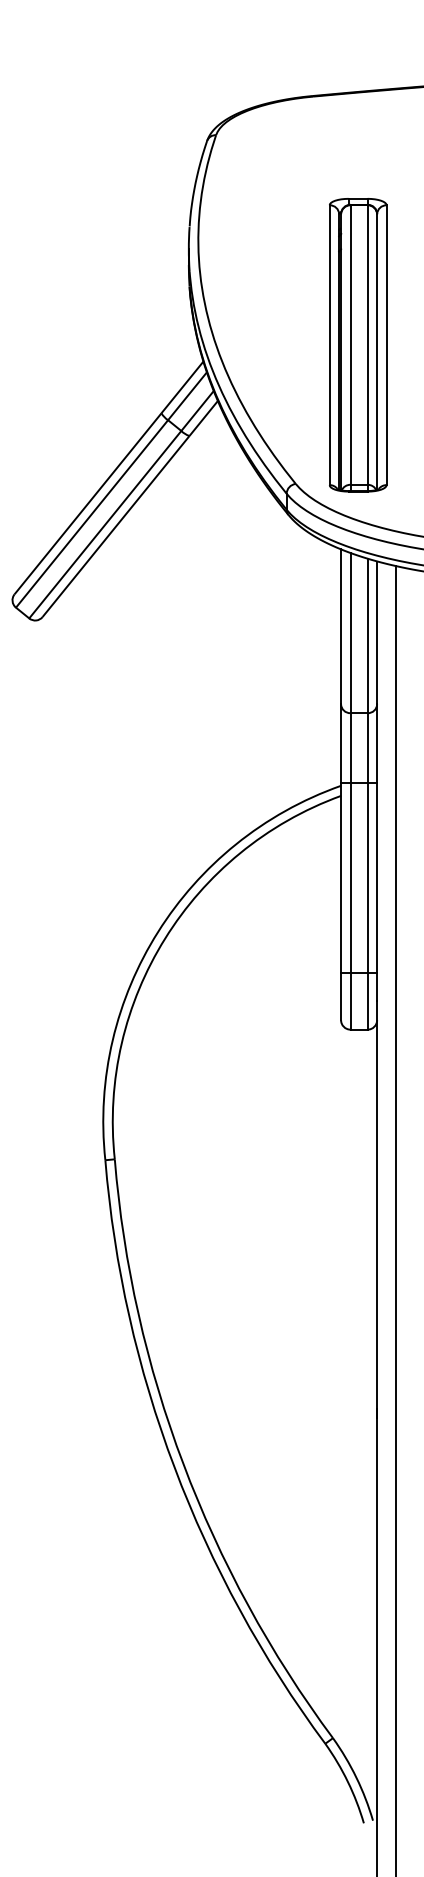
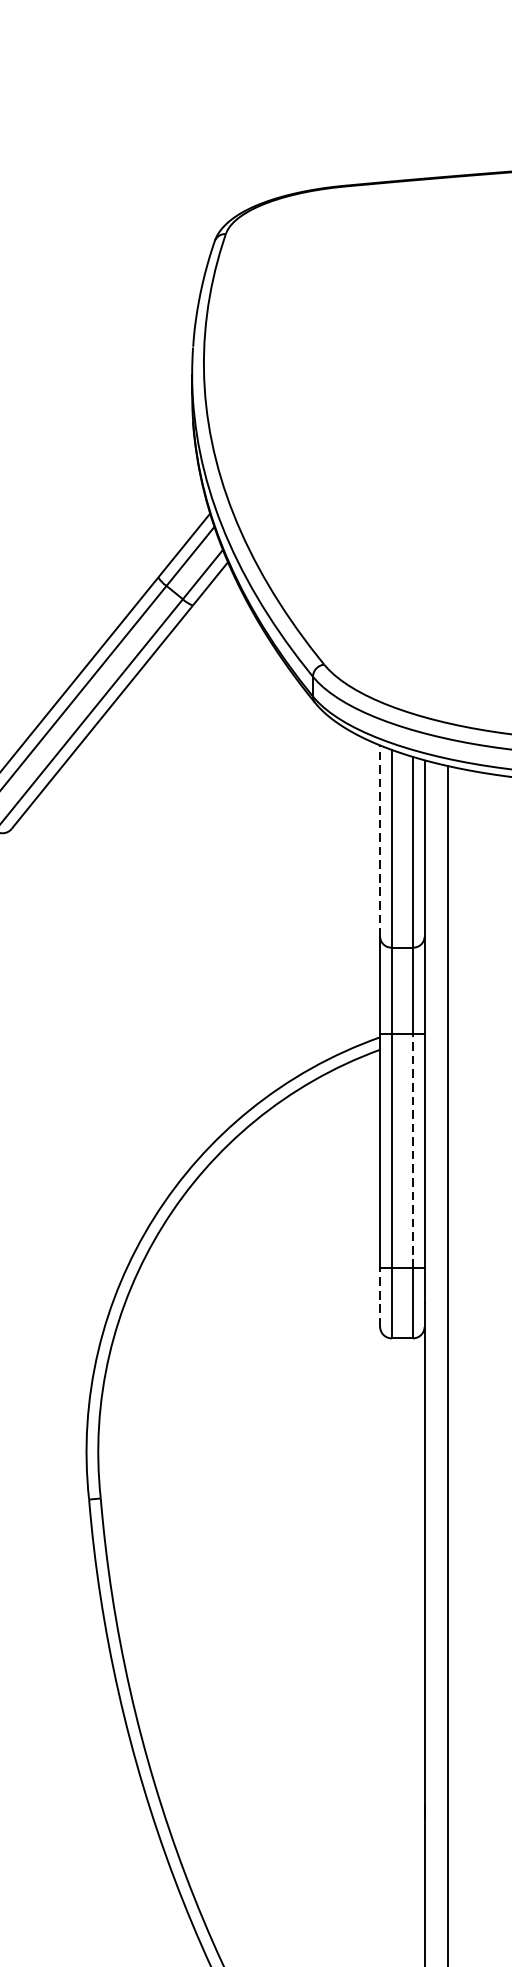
part: (358, 345) -> (401, 493), removed
line: (341, 626) -> (380, 840), solid -> dashed
line: (367, 877) -> (412, 1150), solid -> dashed
line: (341, 996) -> (380, 1297), solid -> dashed

